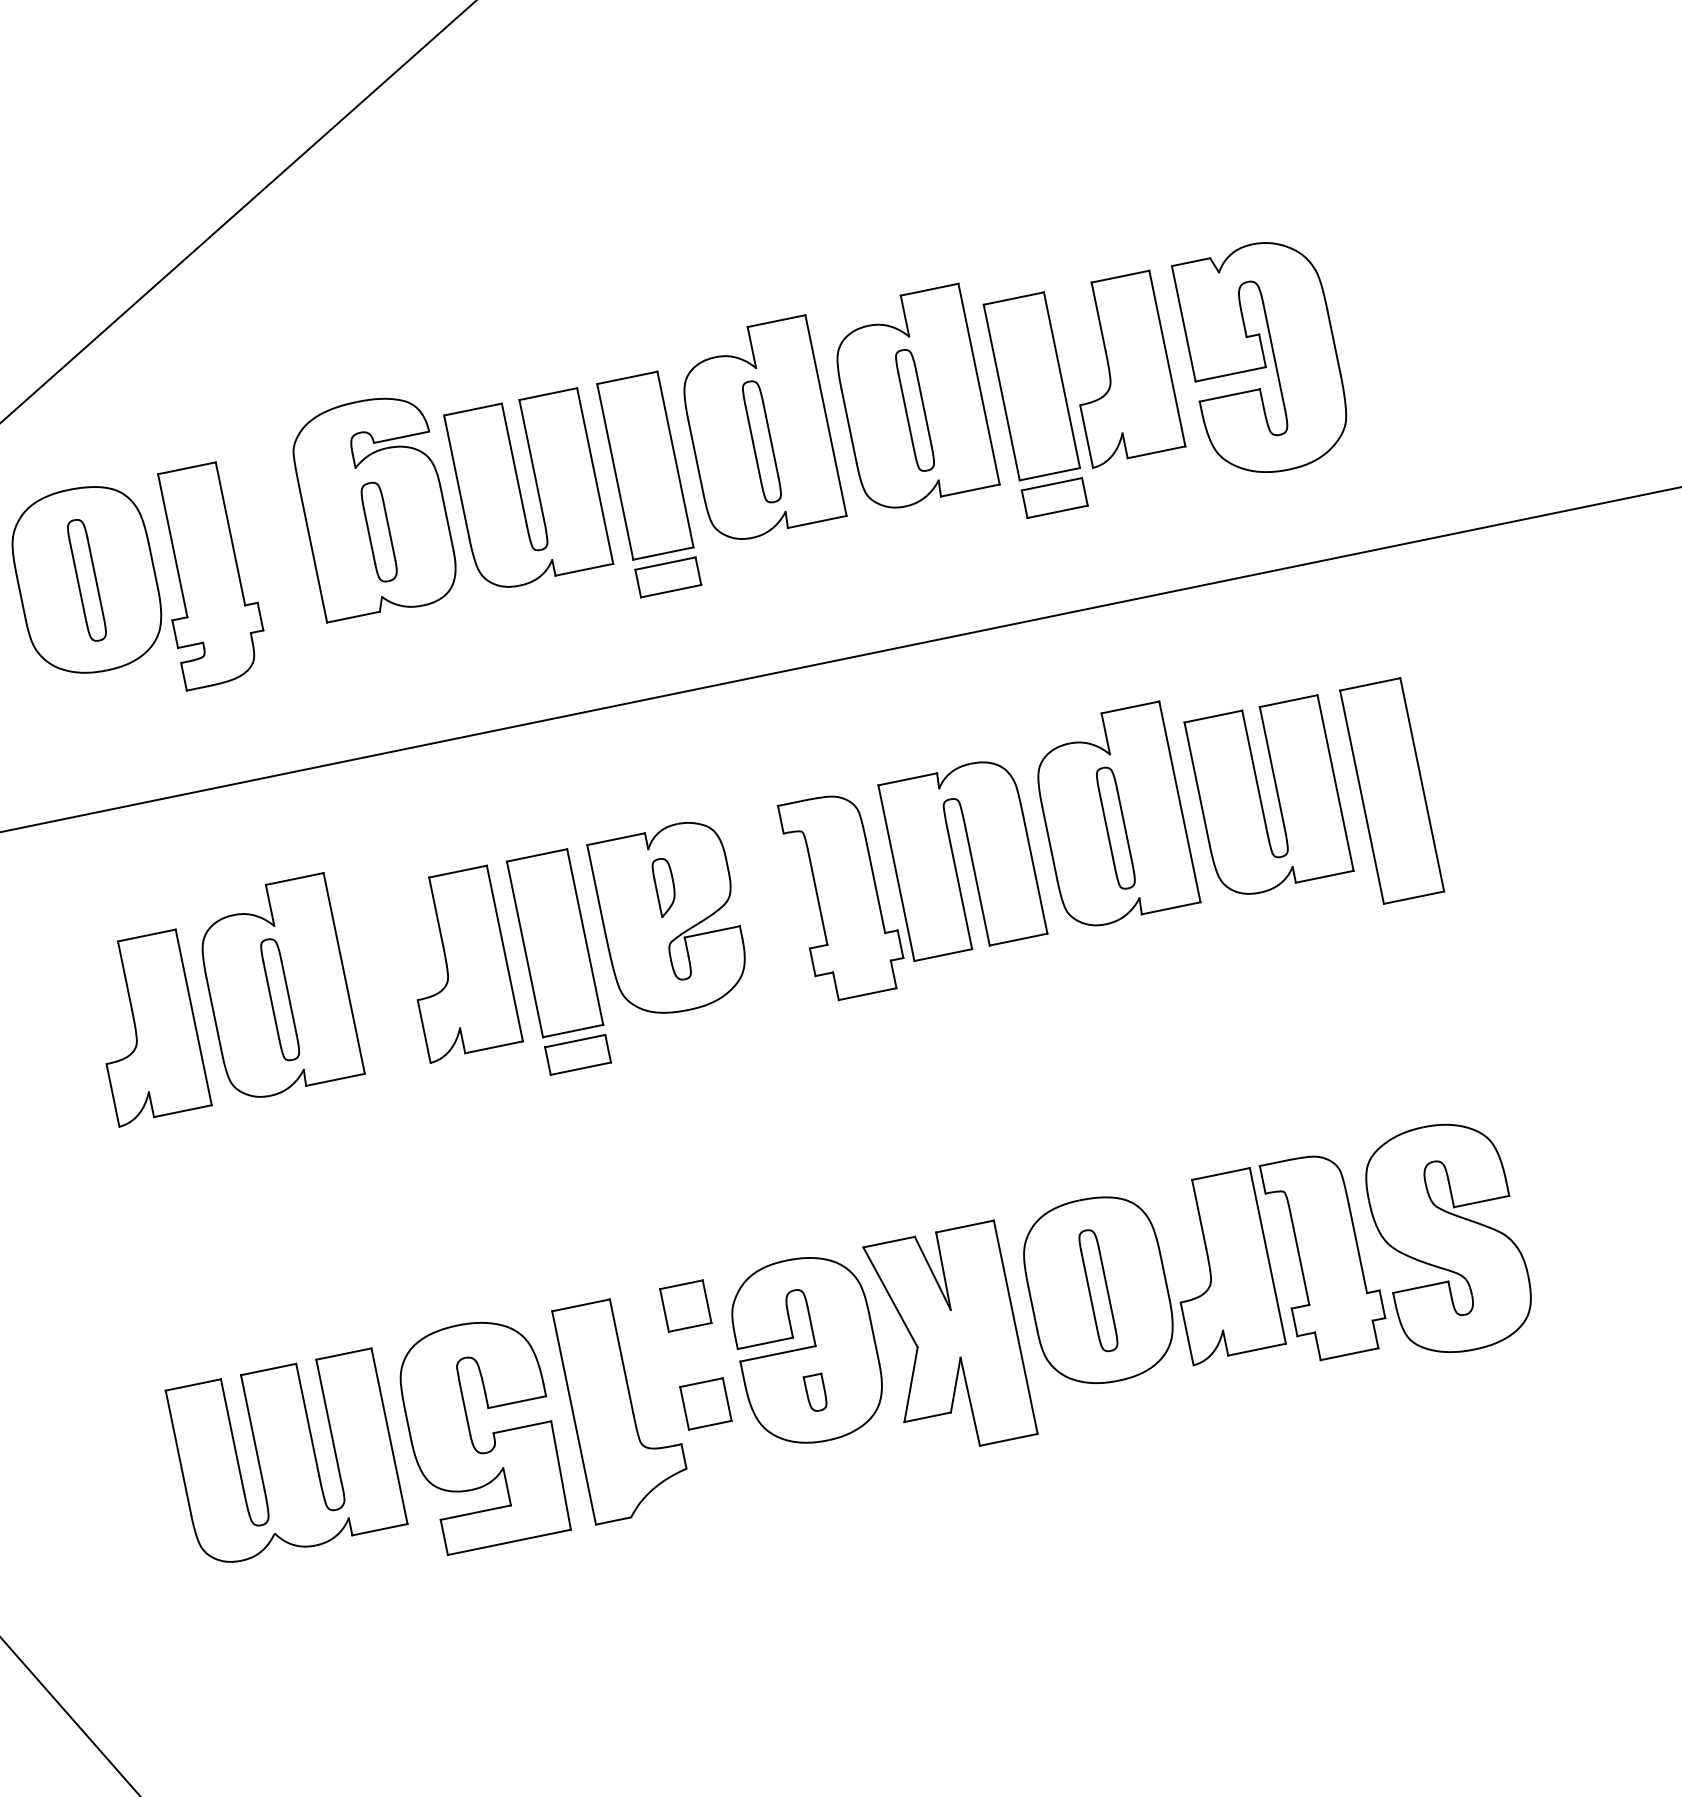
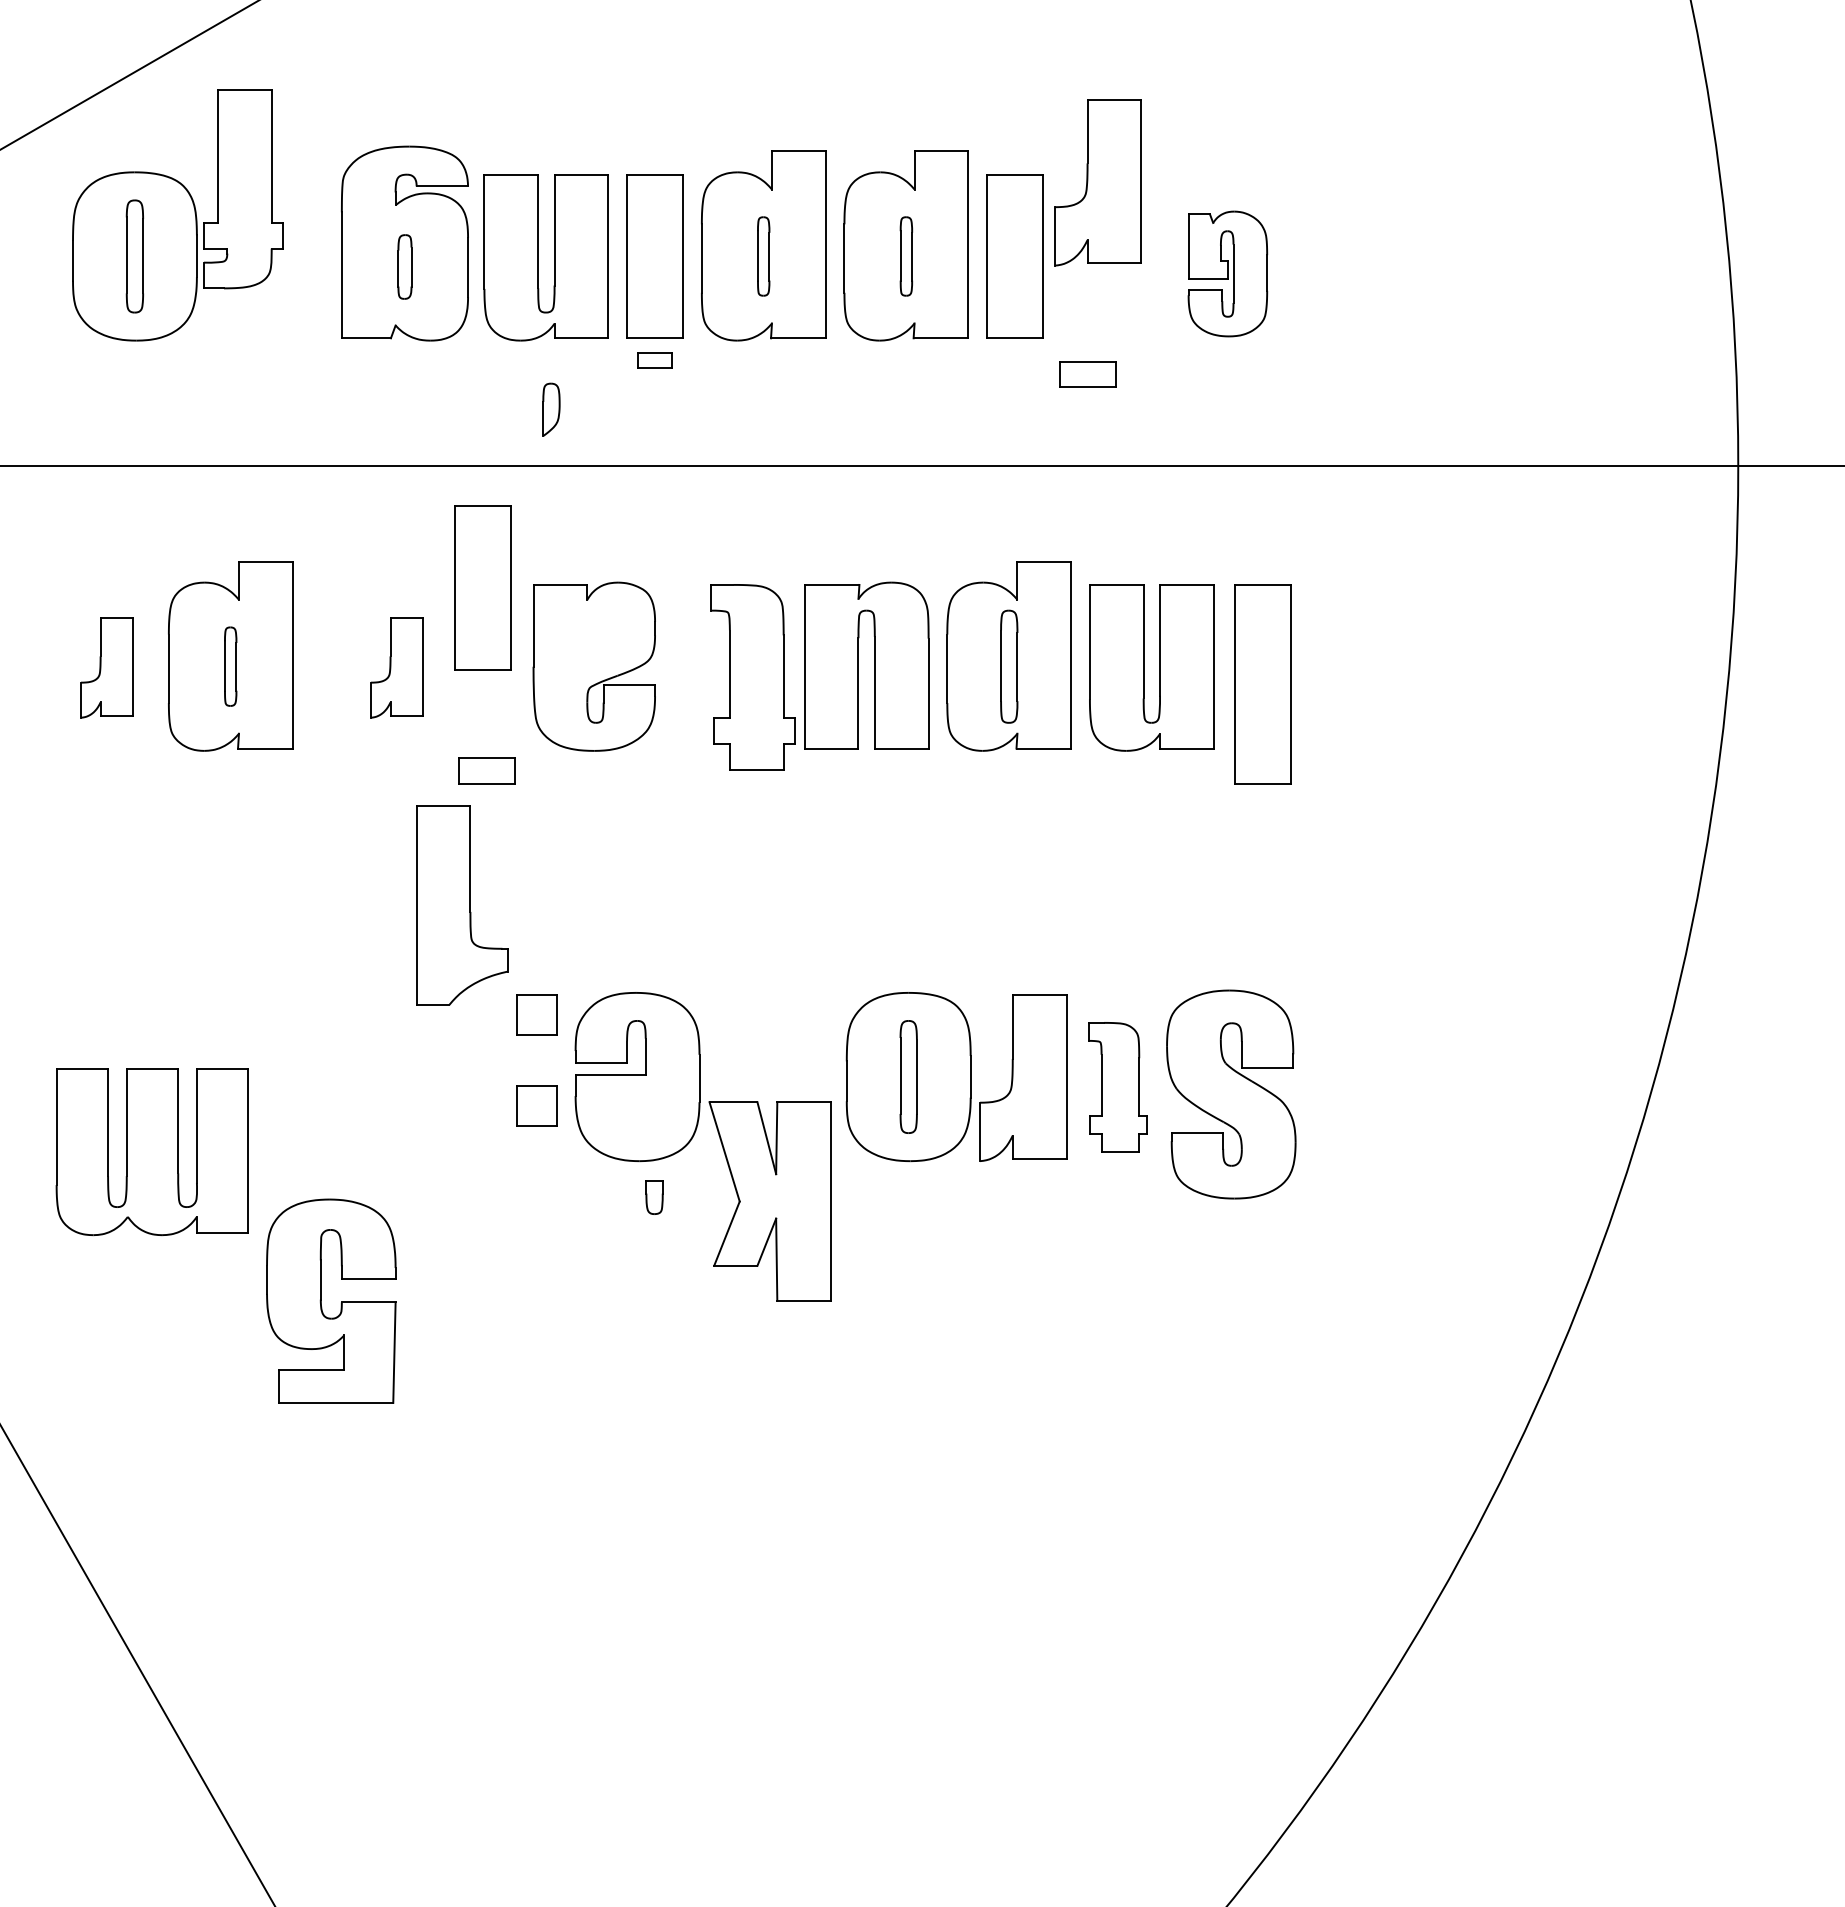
part: (1263, 357) -> (1227, 273), size x0.6
part: (1120, 369) -> (1097, 182), moved
part: (915, 410) -> (906, 256), size x0.7
part: (761, 441) -> (763, 256), size x0.7
part: (1054, 498) -> (1087, 374), moved
part: (378, 531) -> (404, 266), size x0.7
part: (207, 575) -> (243, 189), moved
part: (667, 577) -> (654, 360), size x0.6
part: (665, 886) -> (551, 409), moved
part: (554, 943) -> (482, 587), moved
part: (458, 963) -> (396, 667), size x0.6
part: (279, 999) -> (230, 666), size x0.7
part: (147, 1027) -> (106, 667), size x0.6
part: (1324, 1255) -> (1117, 1087), size x0.7
part: (949, 1340) -> (769, 1201), moved
part: (816, 1392) -> (654, 1197), moved
part: (623, 1407) -> (462, 905), moved
part: (471, 1435) -> (321, 1300), moved
part: (285, 1459) -> (151, 1152), moved

